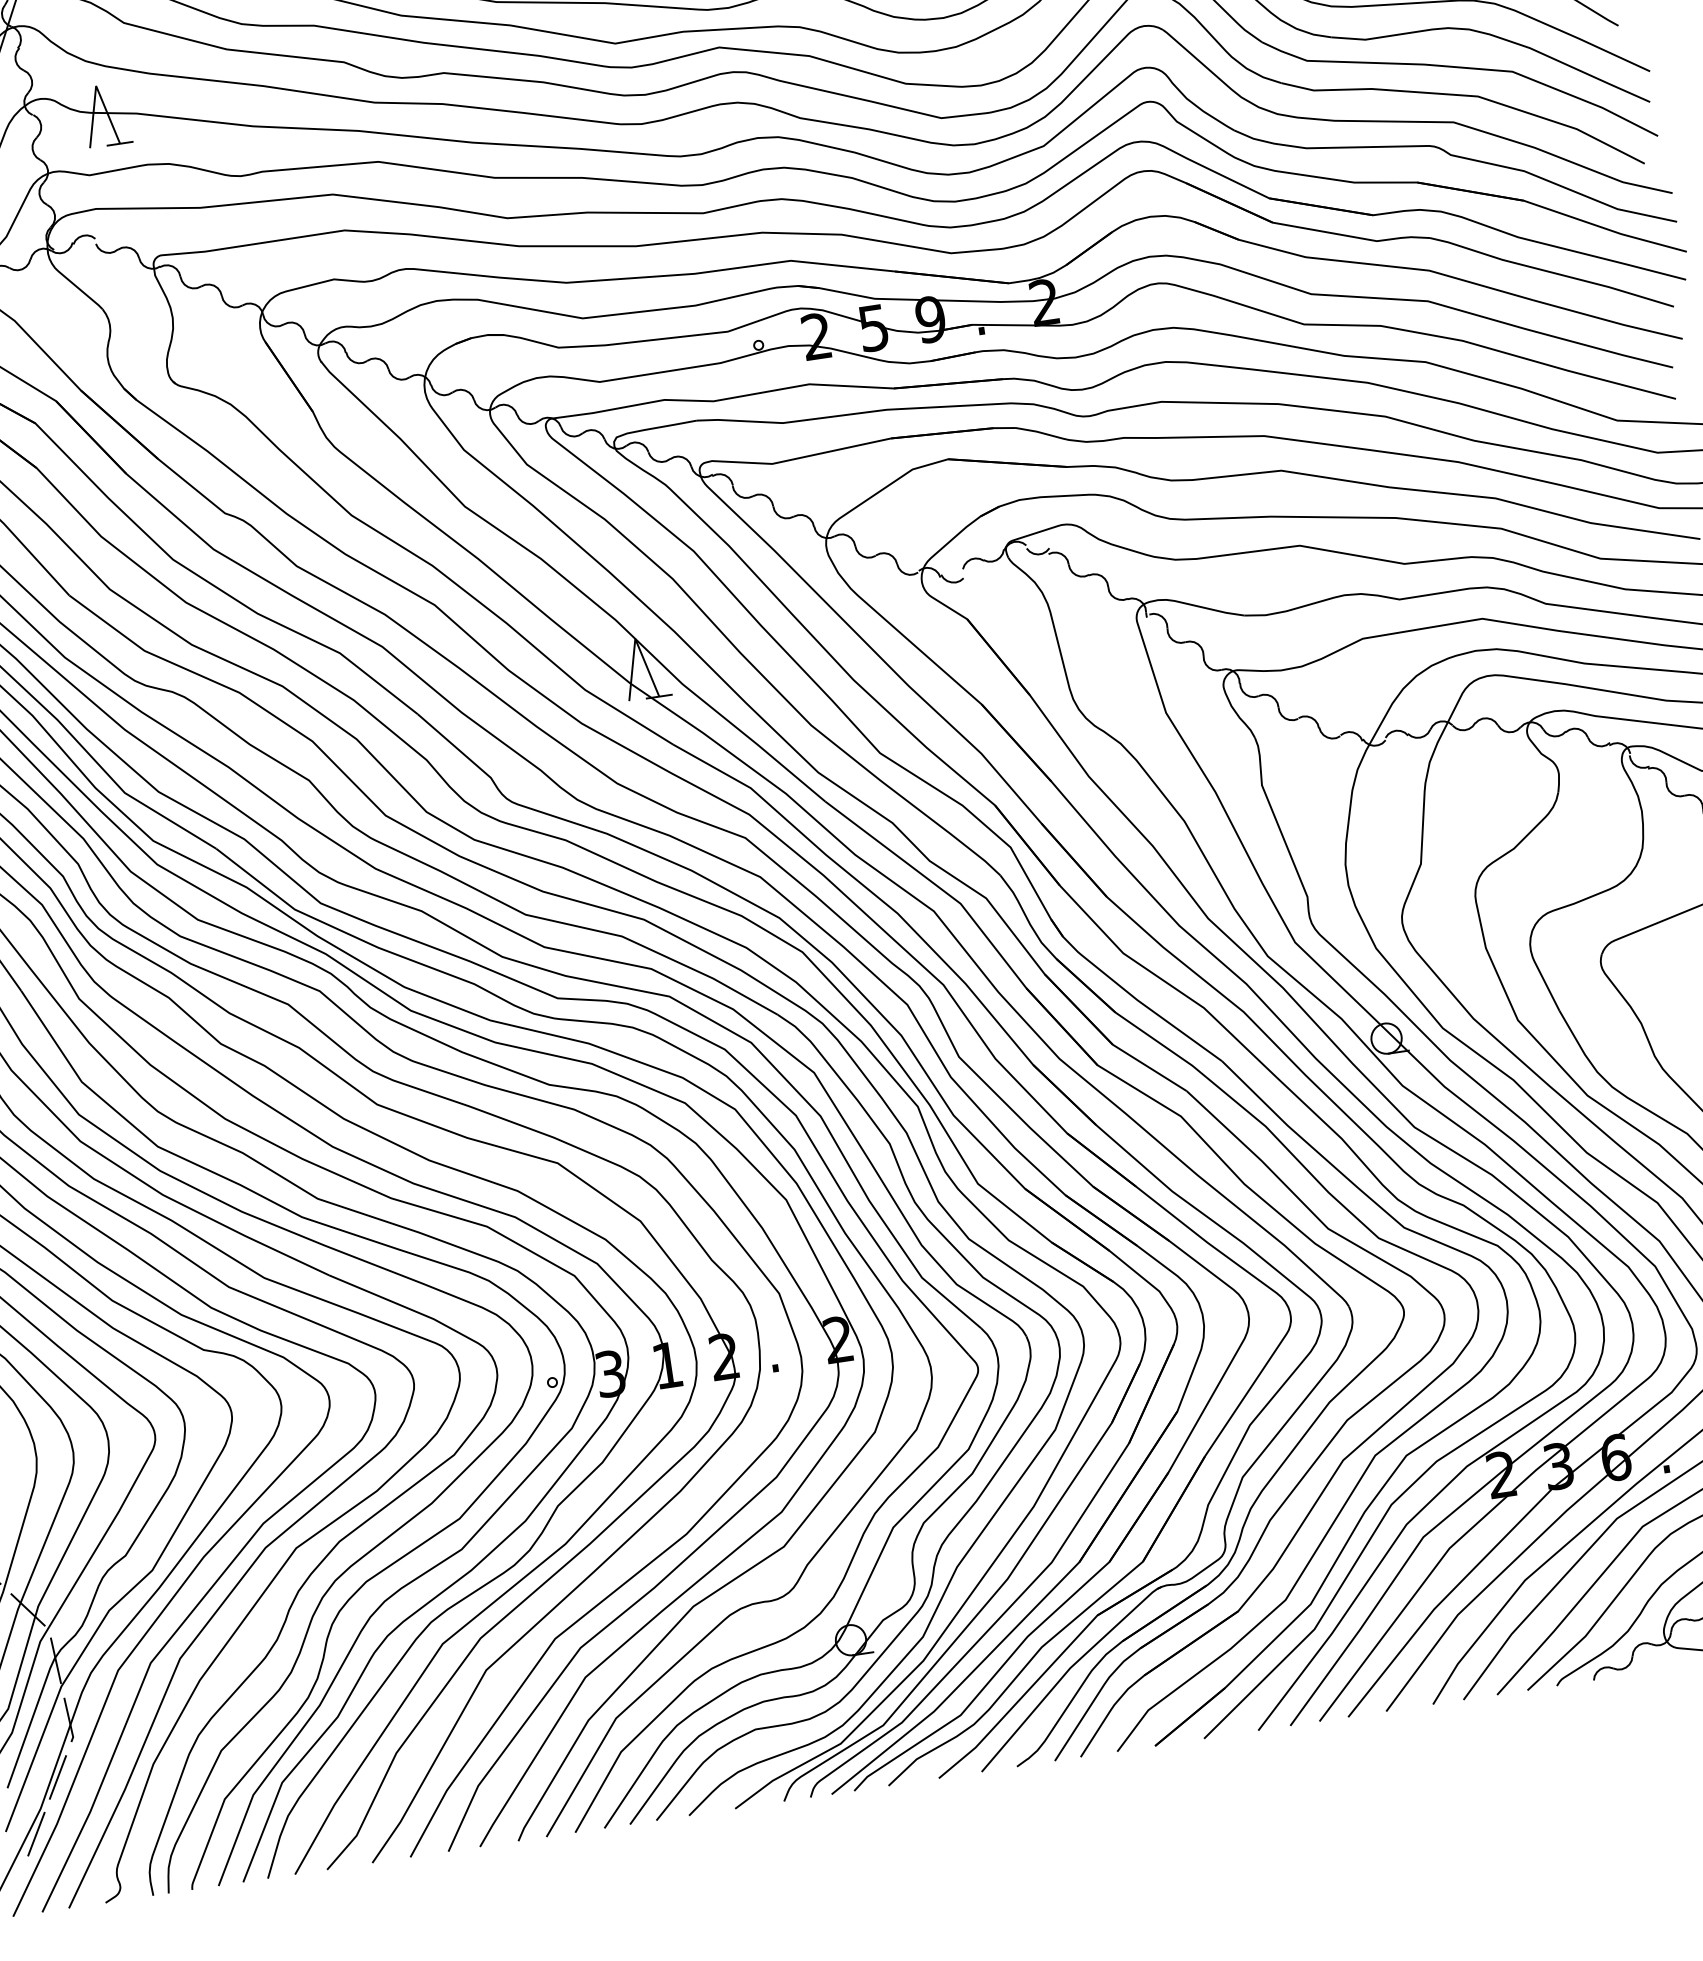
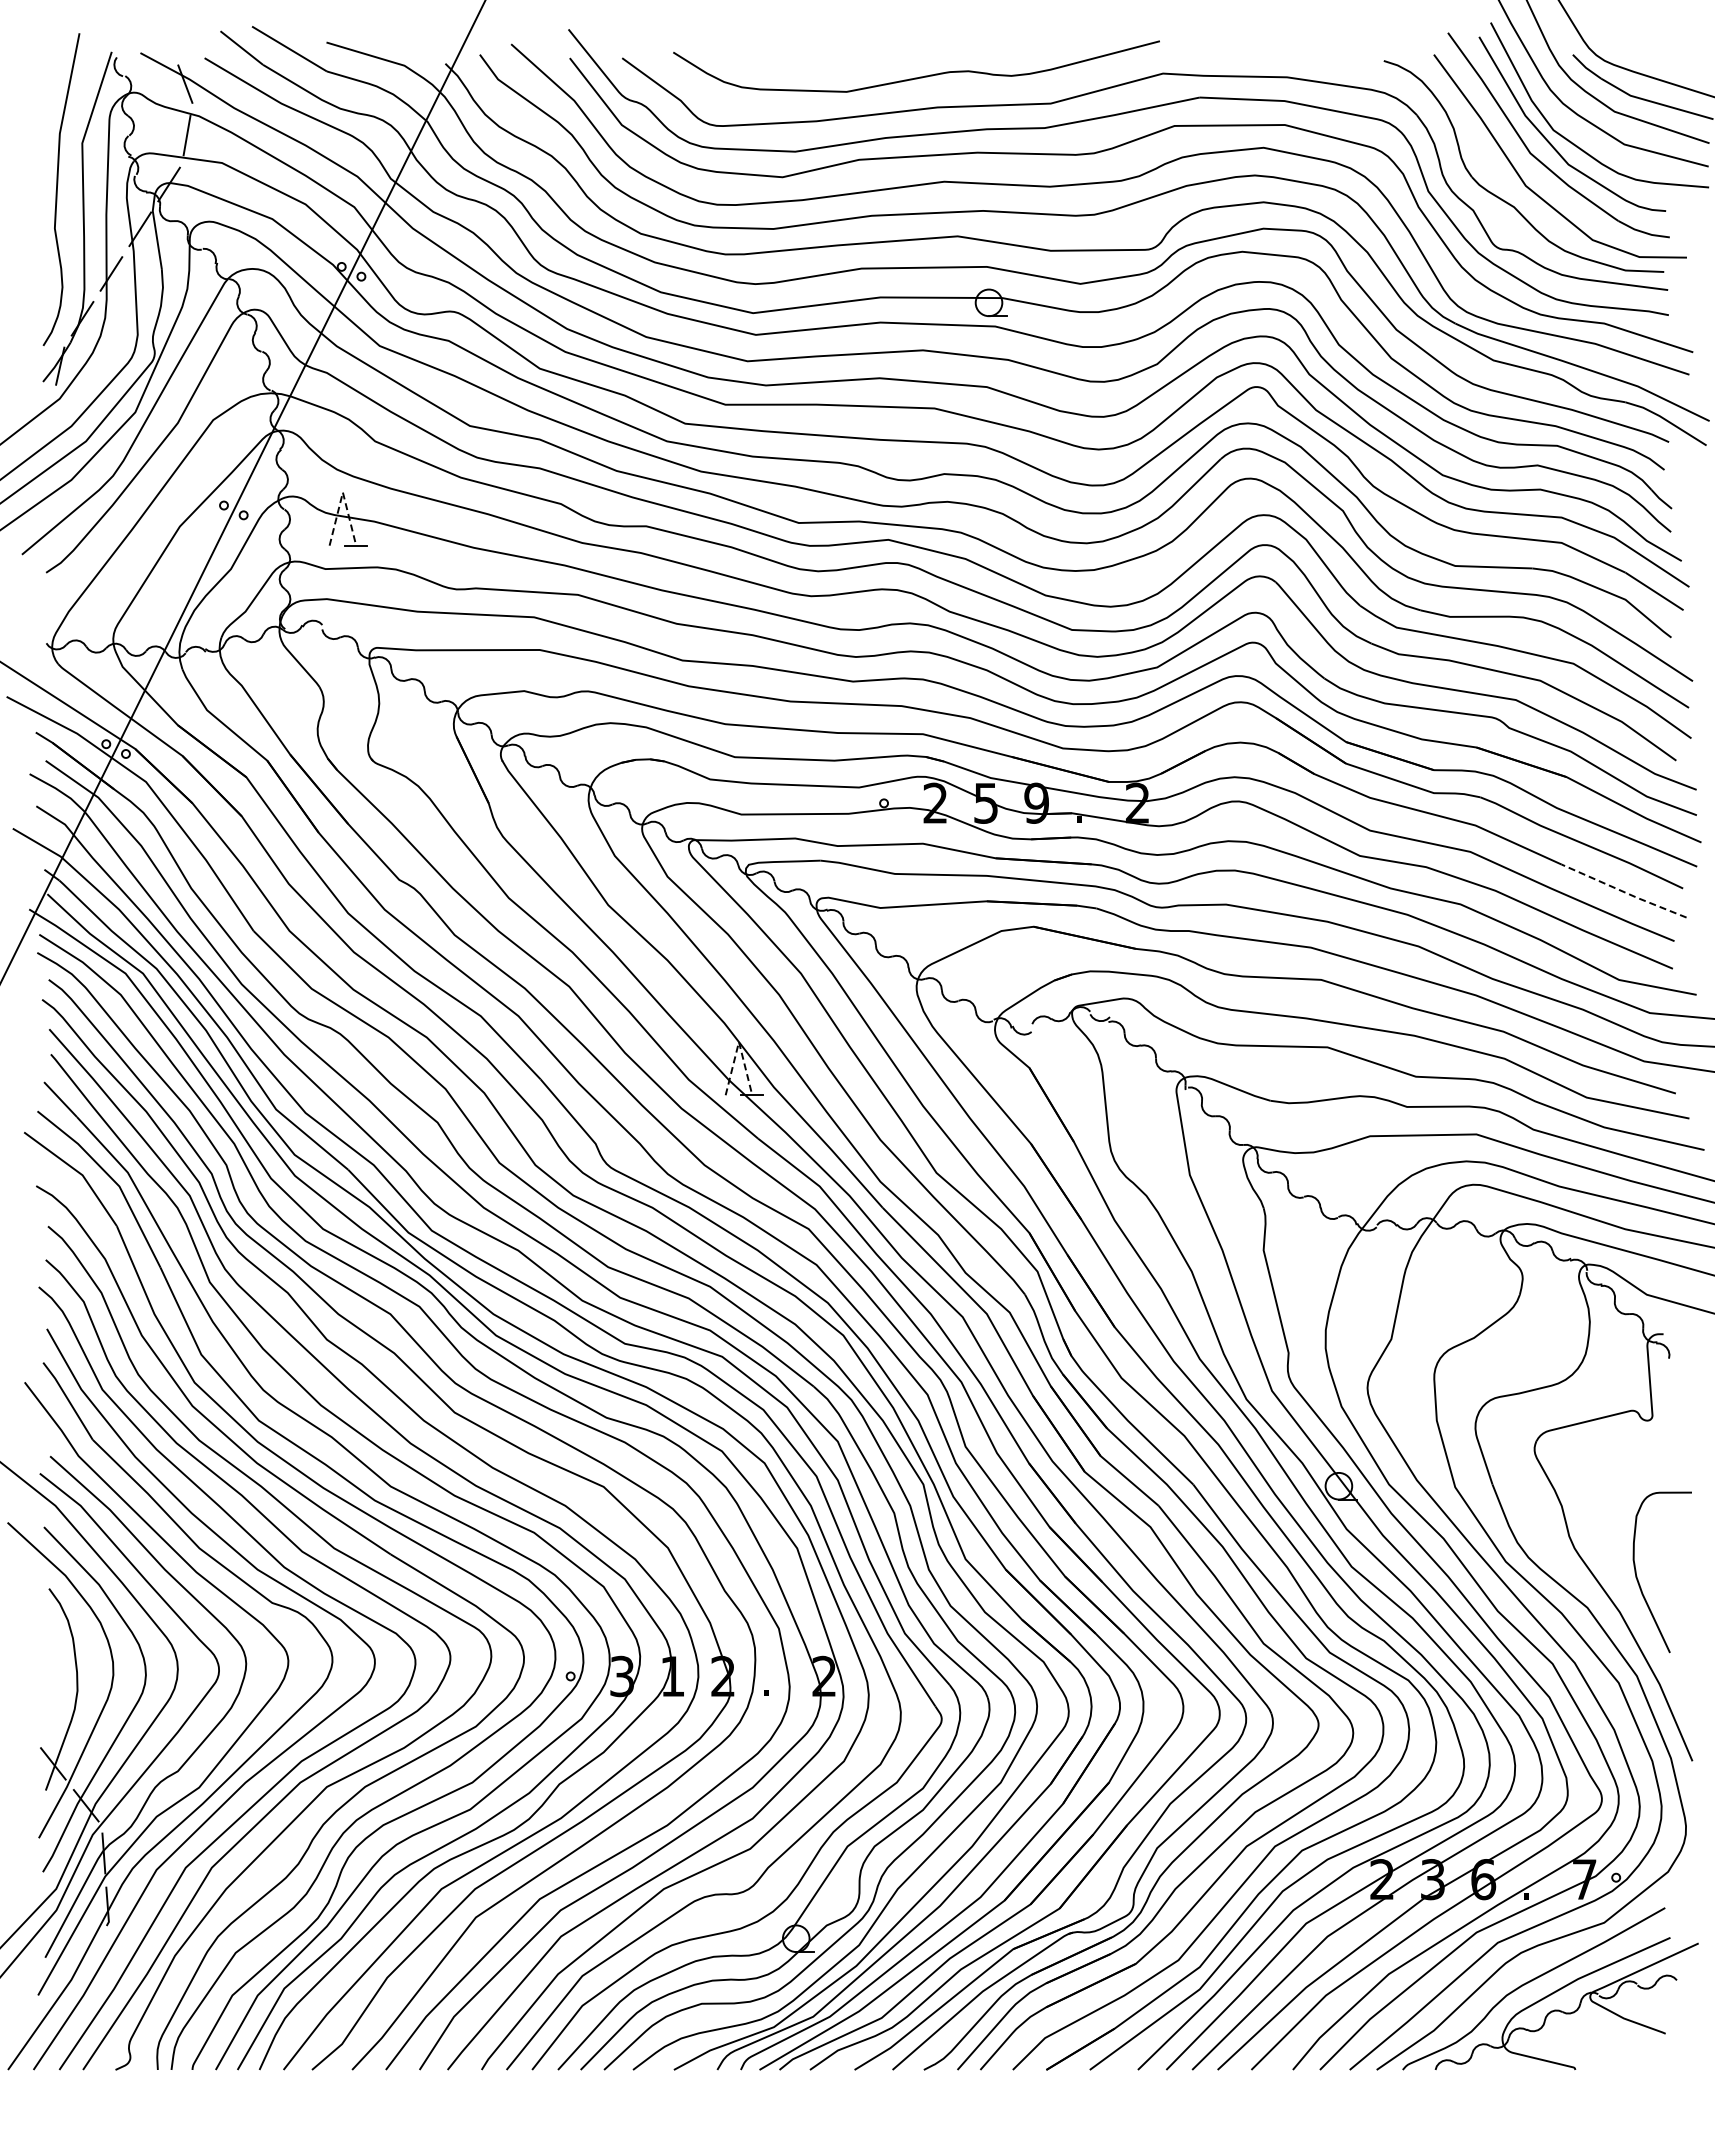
line: (95, 86) -> (342, 492), solid -> dashed
line: (1607, 320) -> (1623, 891), solid -> dashed
line: (634, 639) -> (738, 1042), solid -> dashed
line: (57, 1776) -> (90, 1954), removed
line: (36, 1833) -> (64, 2000), removed

